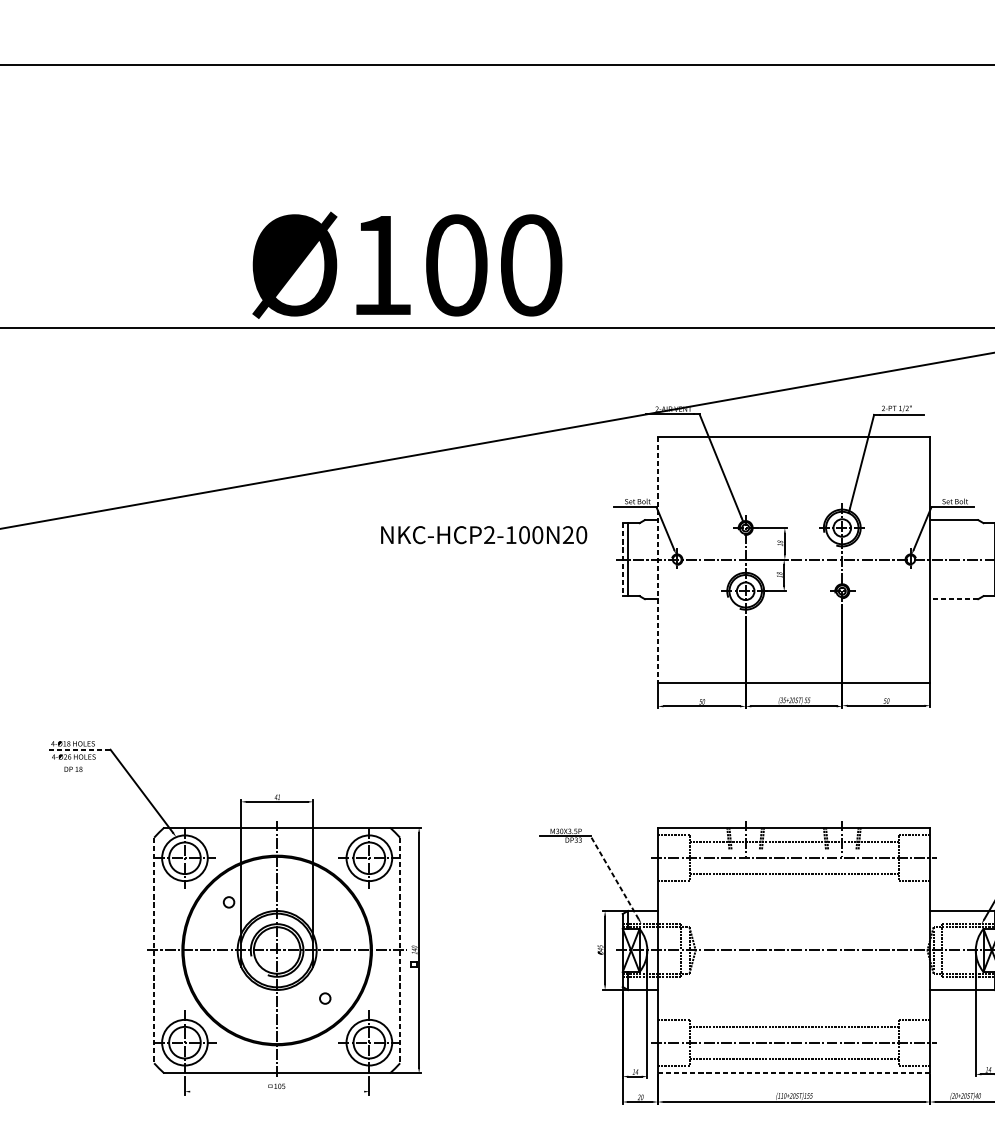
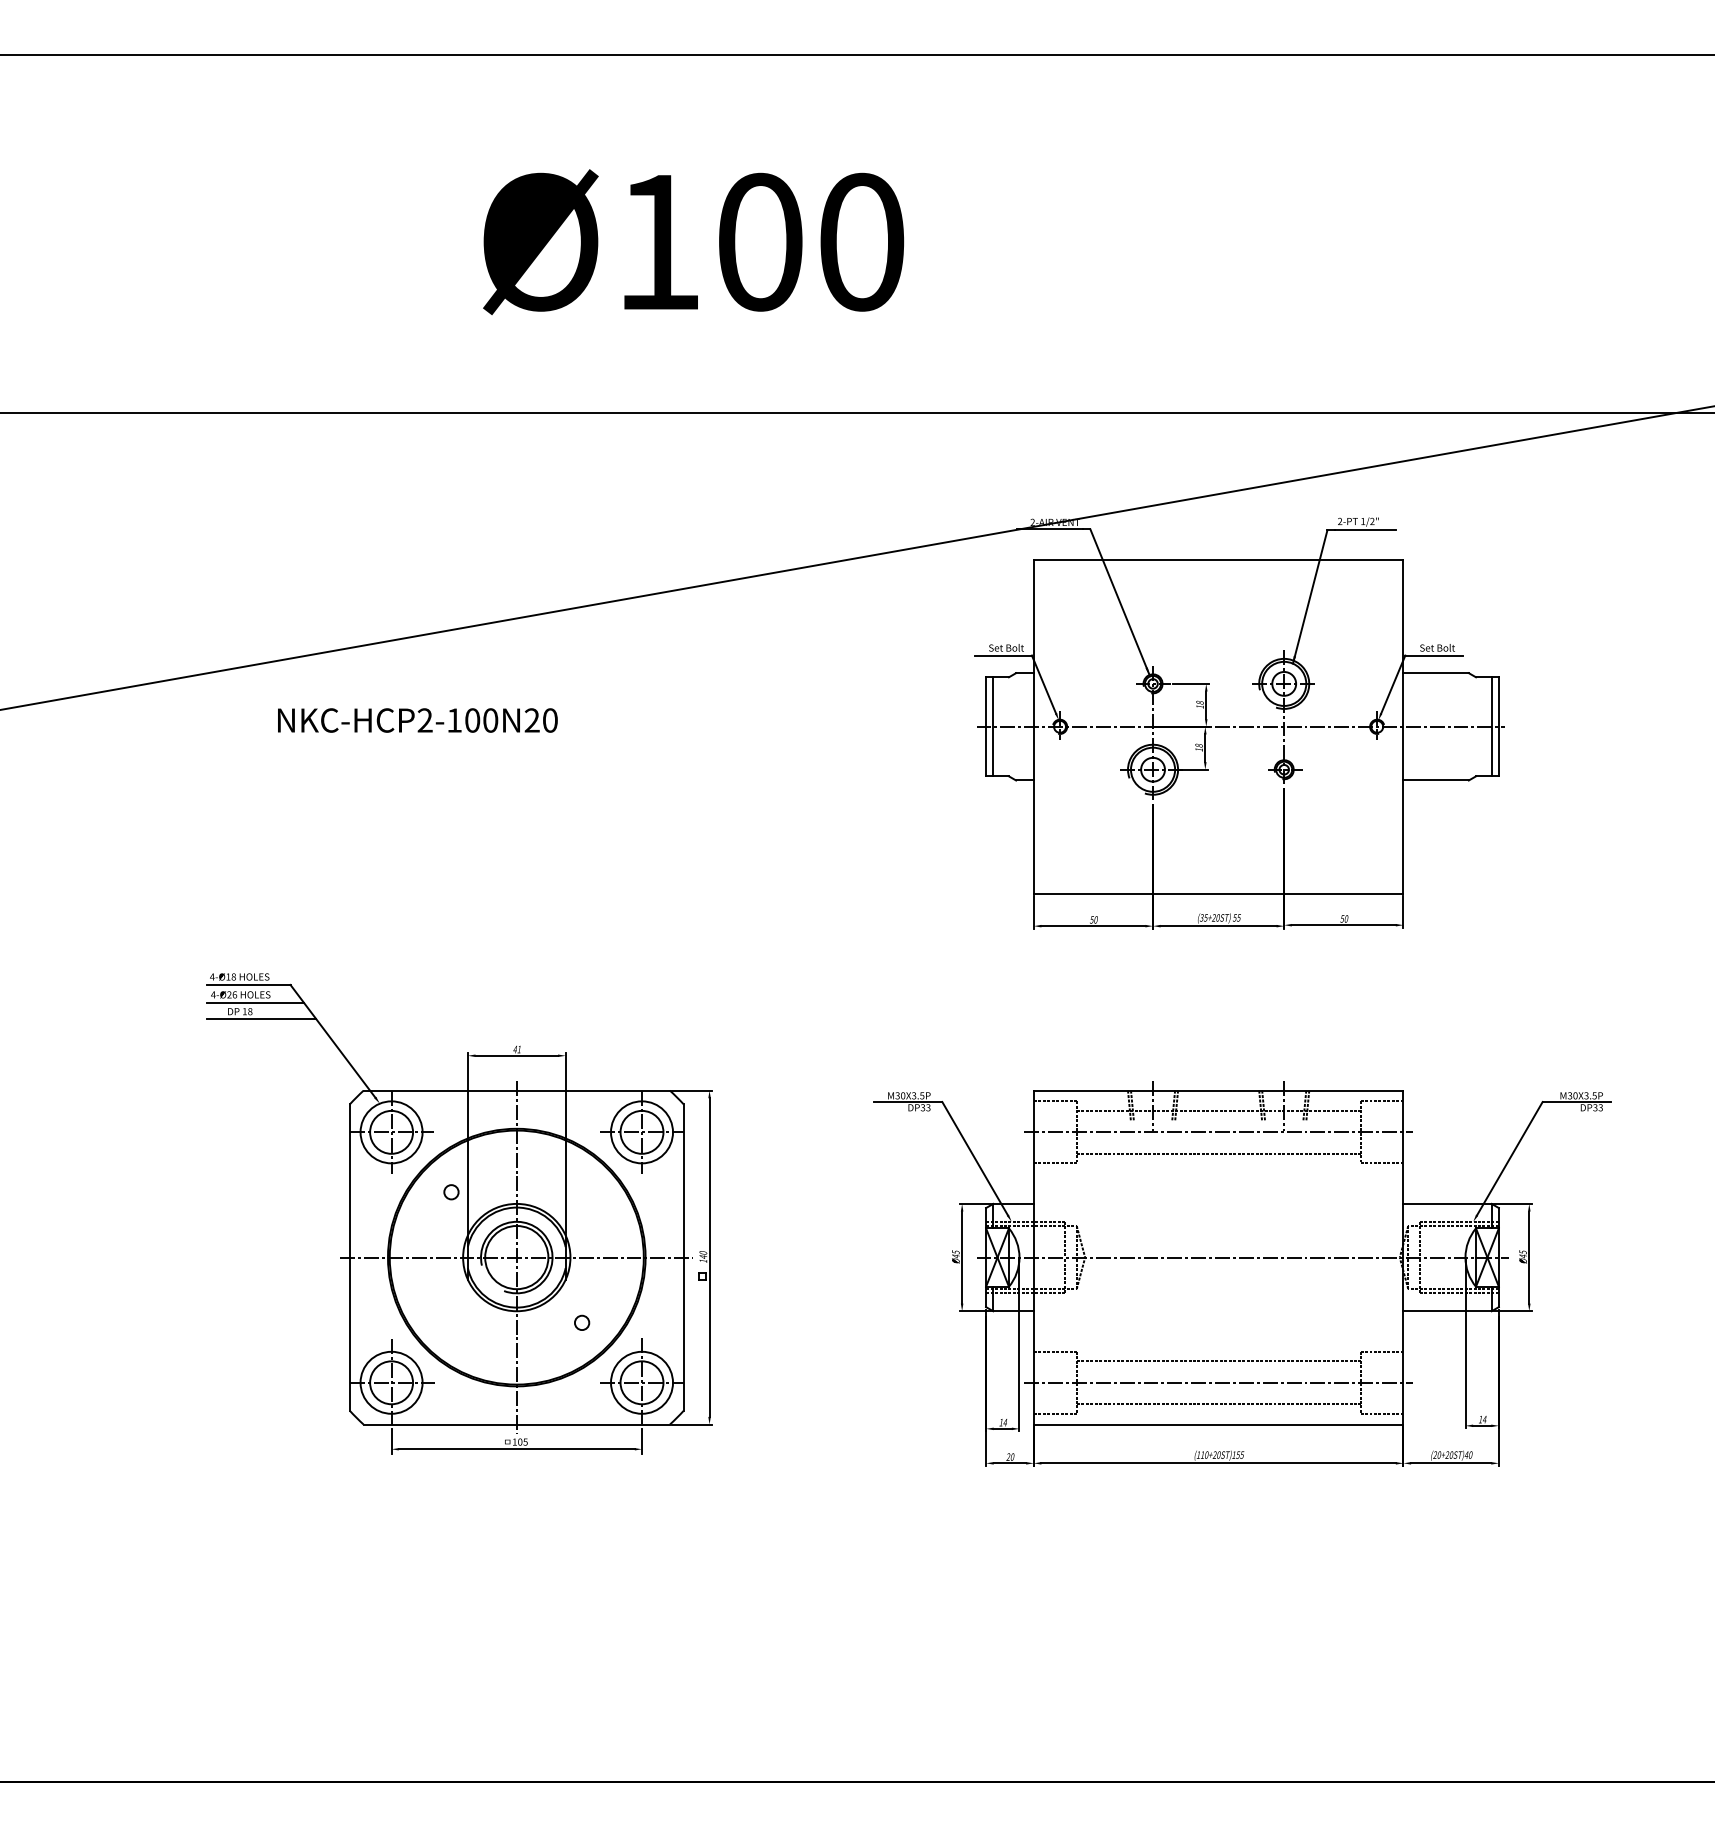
text: (407, 265) -> (693, 242), moved
text: (483, 535) -> (417, 720), moved
line: (623, 559) -> (986, 726), dashed -> solid
line: (657, 559) -> (1033, 726), dashed -> solid
line: (954, 599) -> (1436, 780), dashed -> solid
line: (79, 749) -> (248, 984), dashed -> solid
line: (84, 763) -> (255, 1003), added
line: (89, 774) -> (261, 1018), added
line: (614, 877) -> (974, 1158), dashed -> solid
line: (153, 951) -> (349, 1258), dashed -> solid
line: (399, 951) -> (683, 1258), dashed -> solid
line: (793, 1073) -> (1218, 1424), dashed -> solid
line: (276, 1091) -> (516, 1449), added

